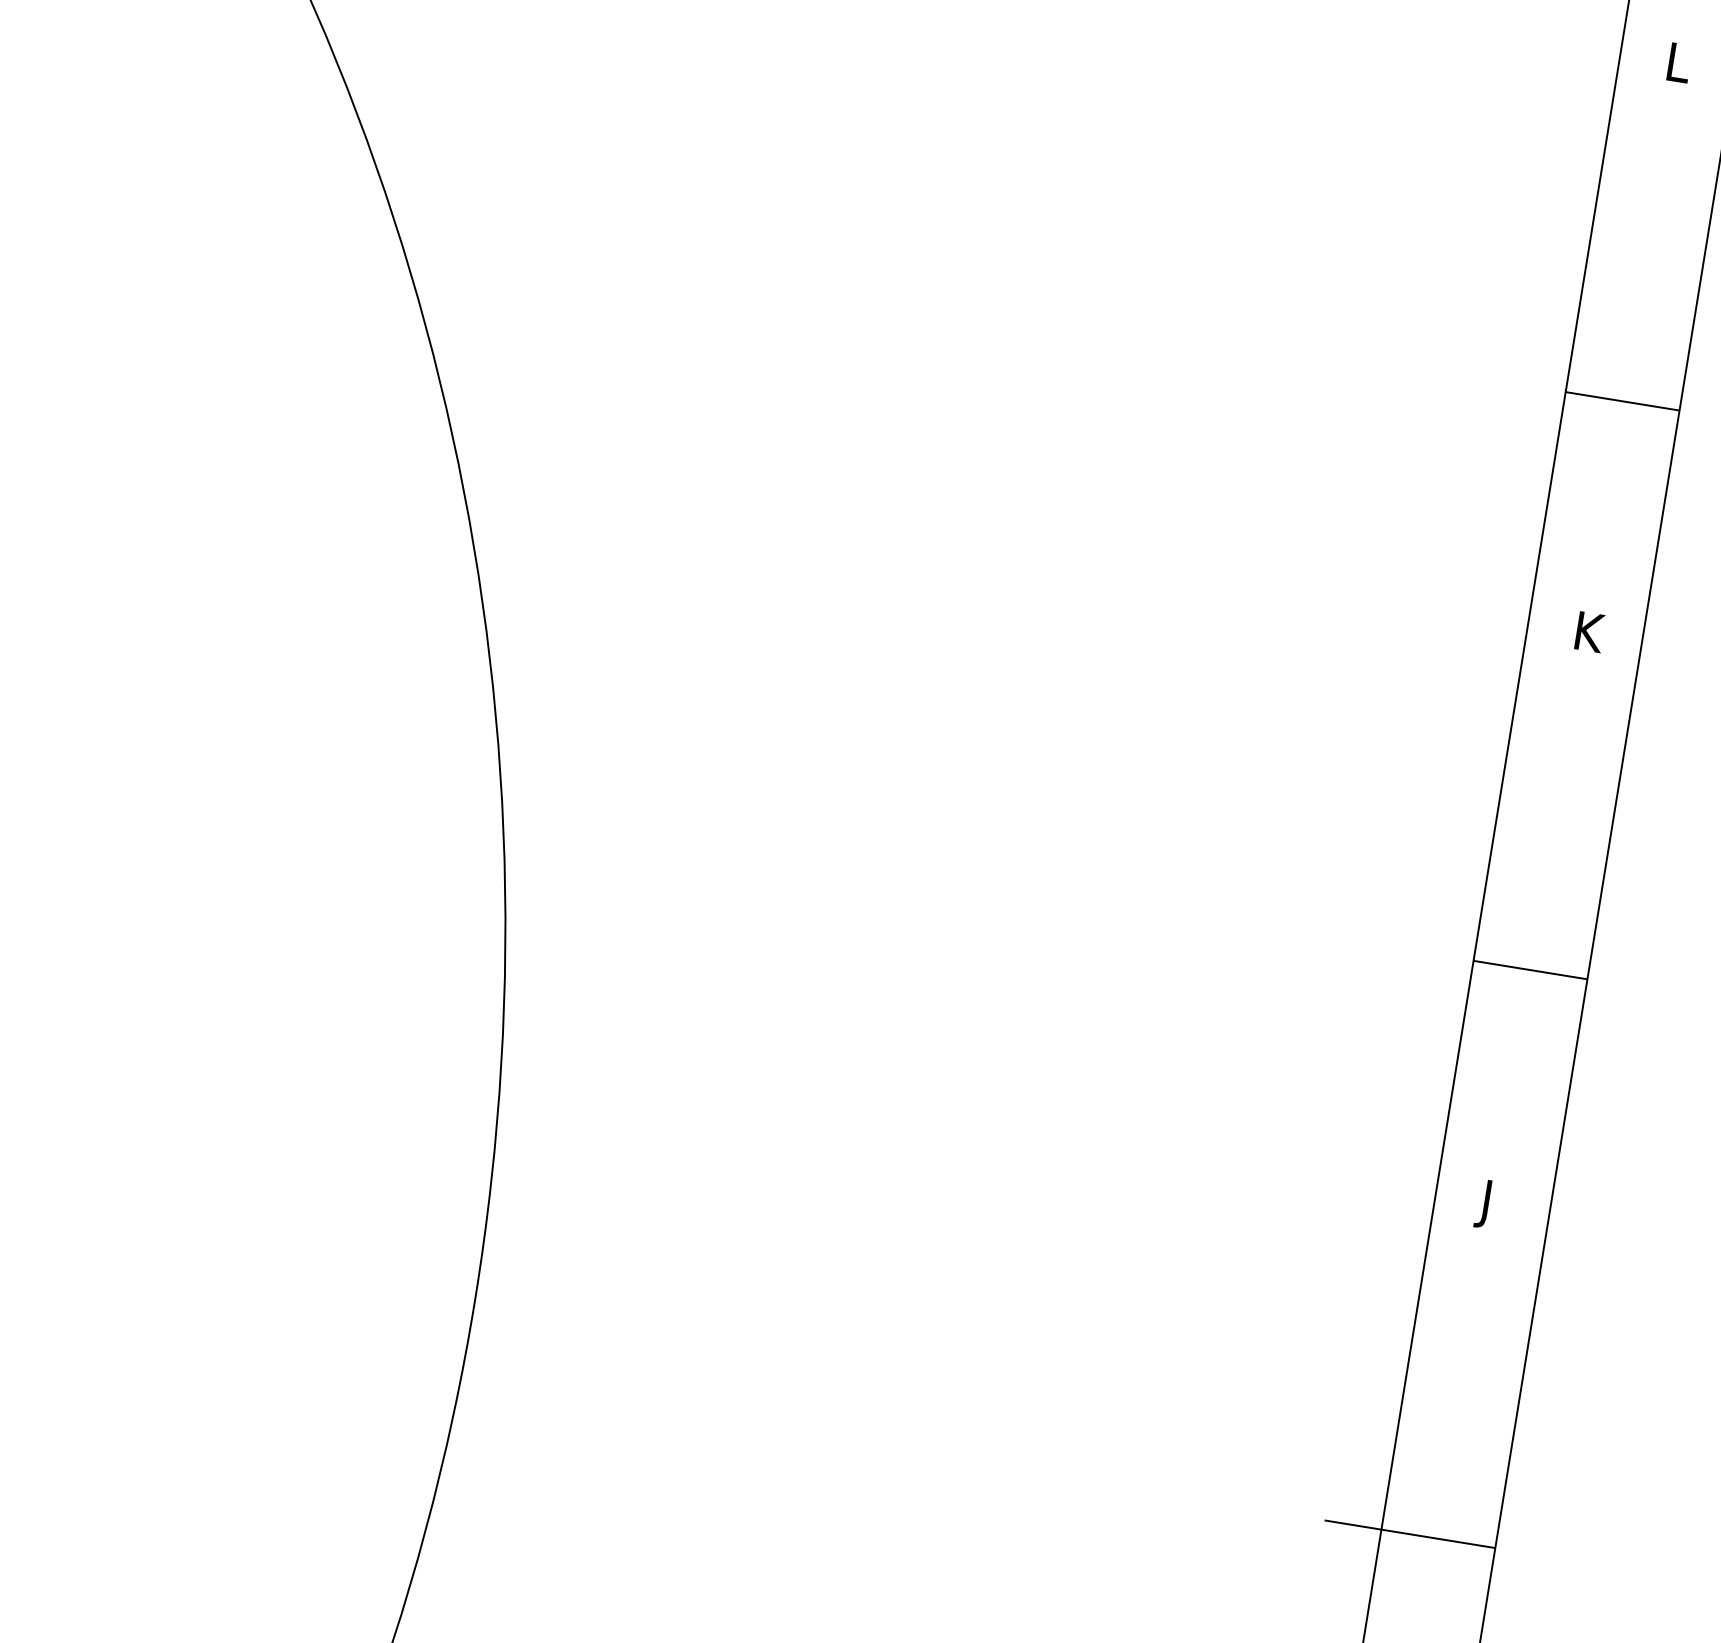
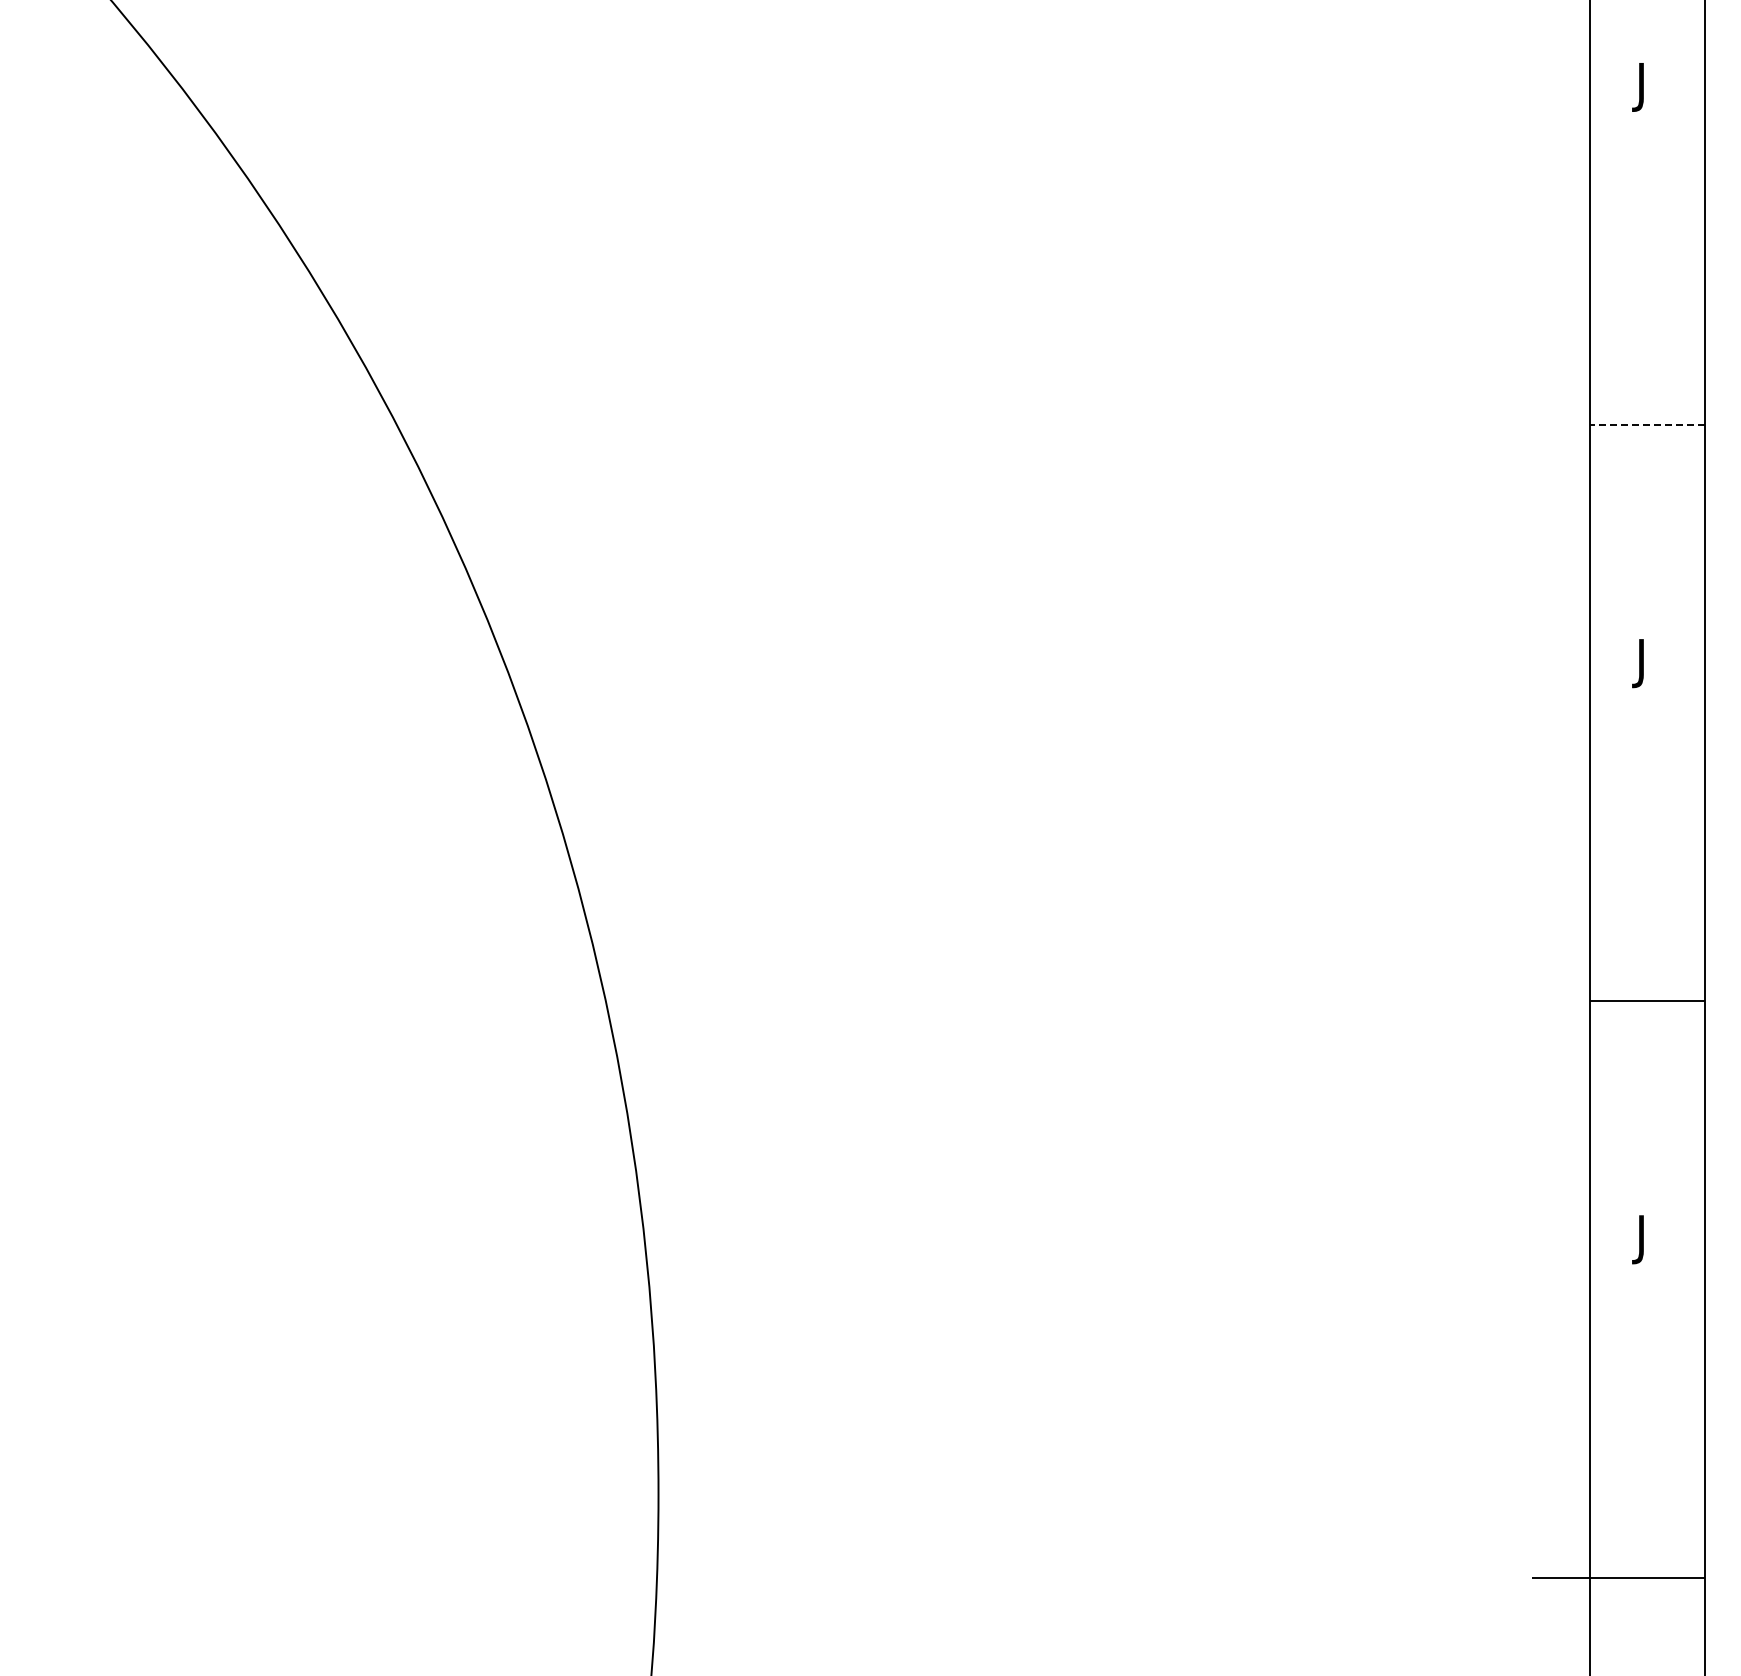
text: (1675, 67) -> (1646, 87), L -> J
line: (1622, 401) -> (1647, 425), solid -> dashed
text: (1586, 636) -> (1649, 663), K -> J

